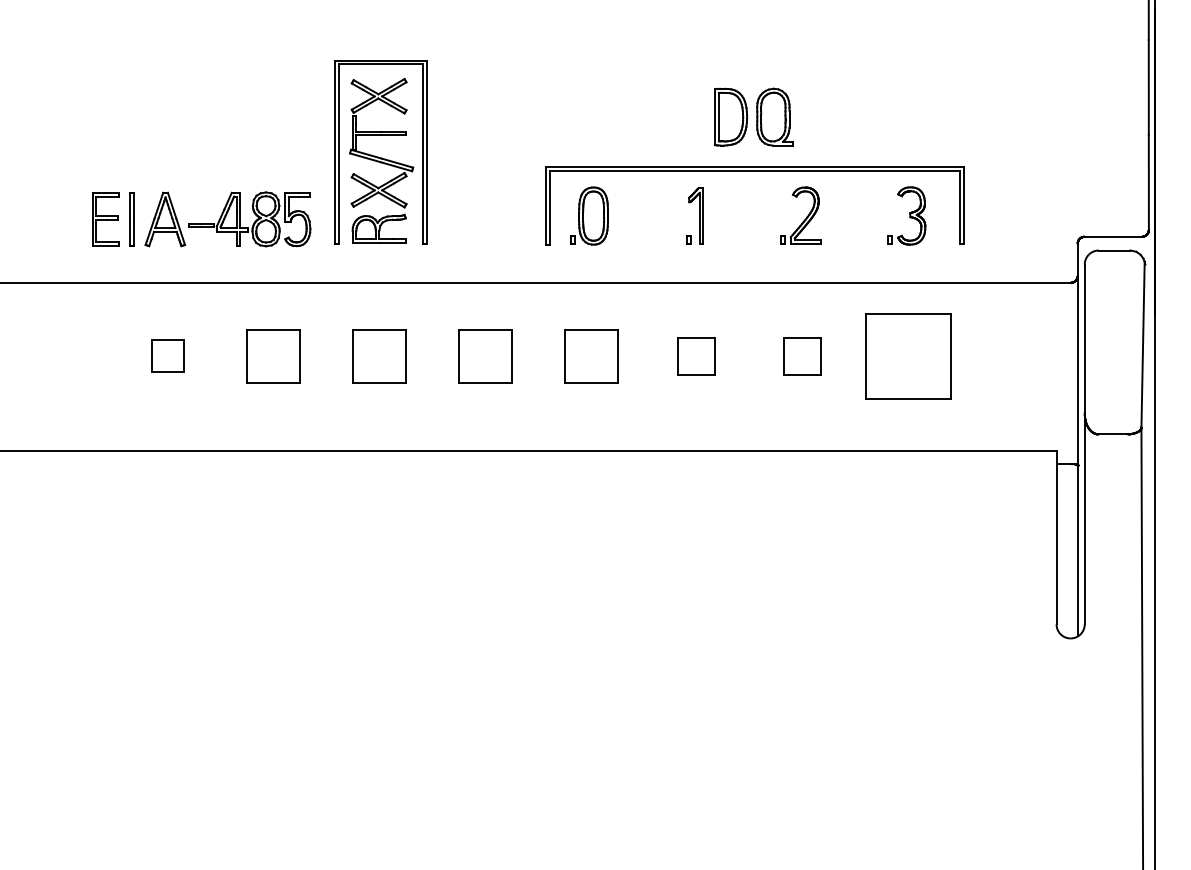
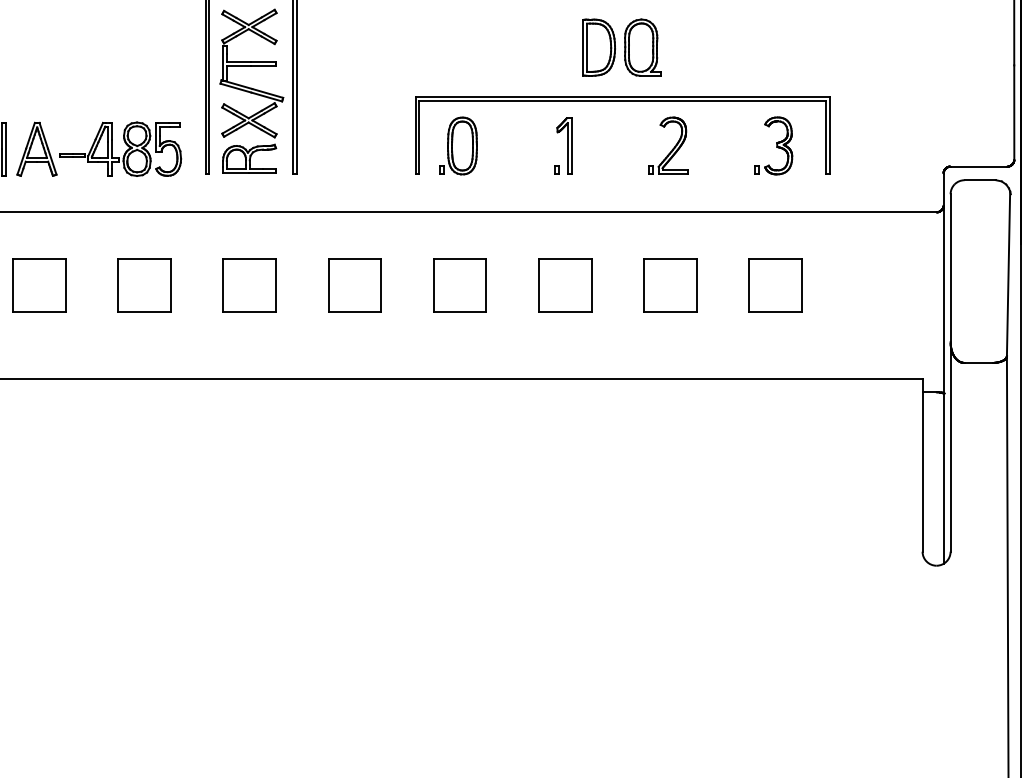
part: (167, 356) -> (39, 285), size x1.67
part: (696, 356) -> (564, 285), size x1.43
part: (802, 356) -> (670, 285), size x1.43
part: (908, 356) -> (775, 285), size x0.62

